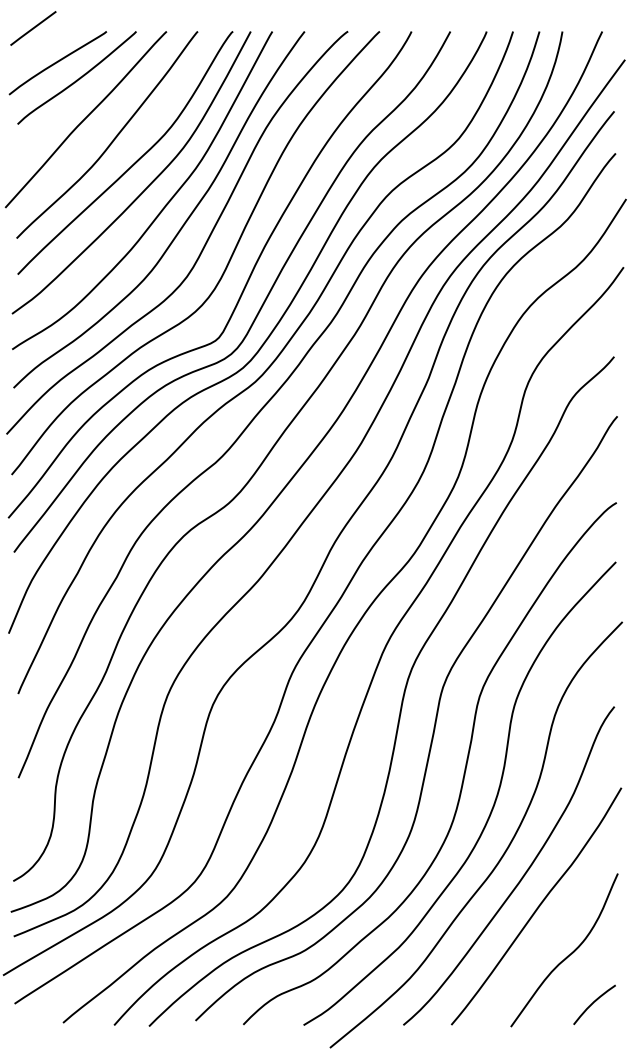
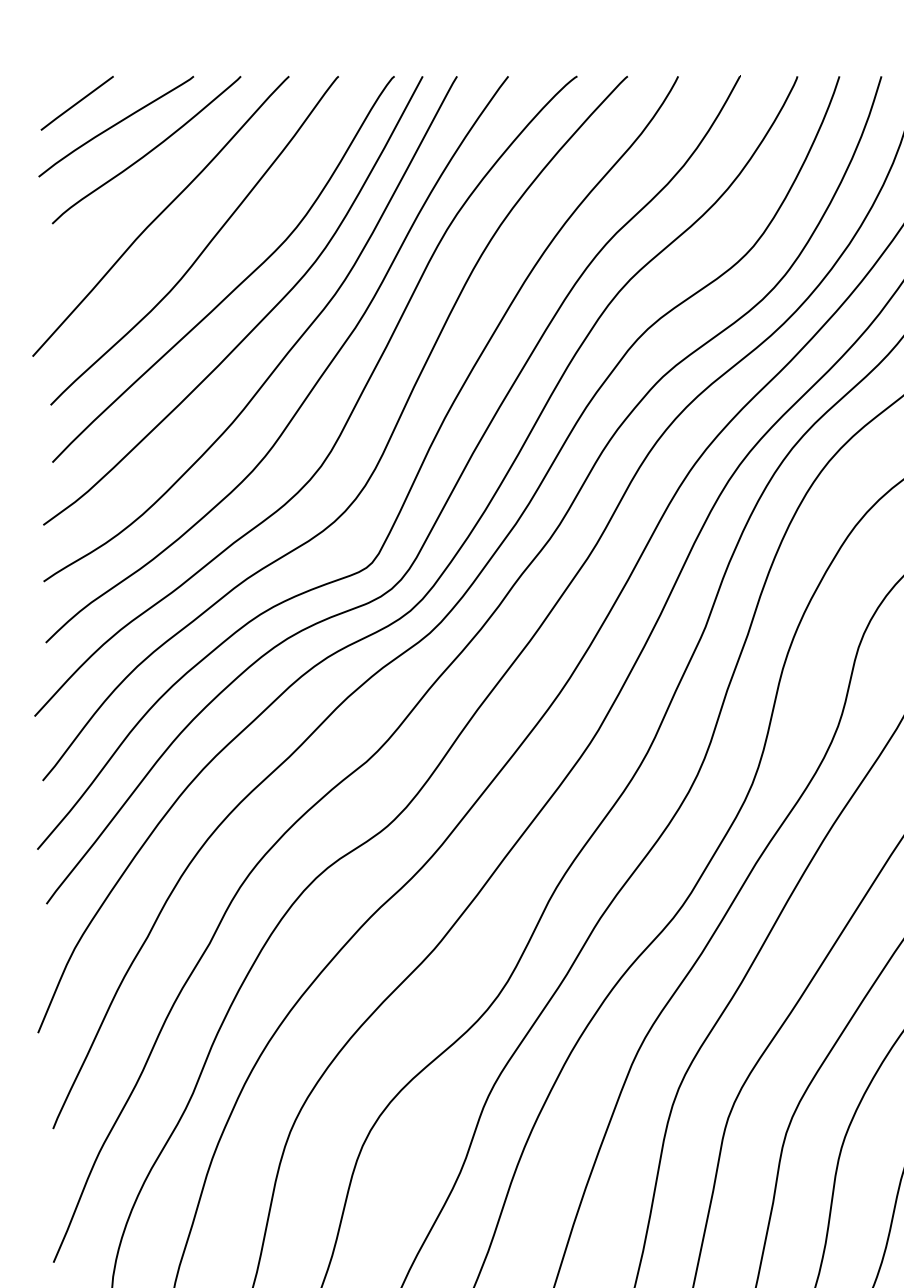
line: (33, 28) -> (77, 103), moved

